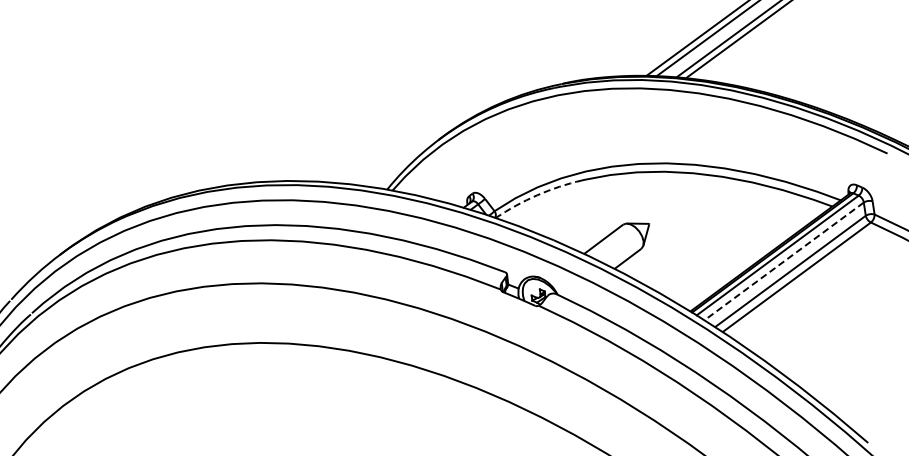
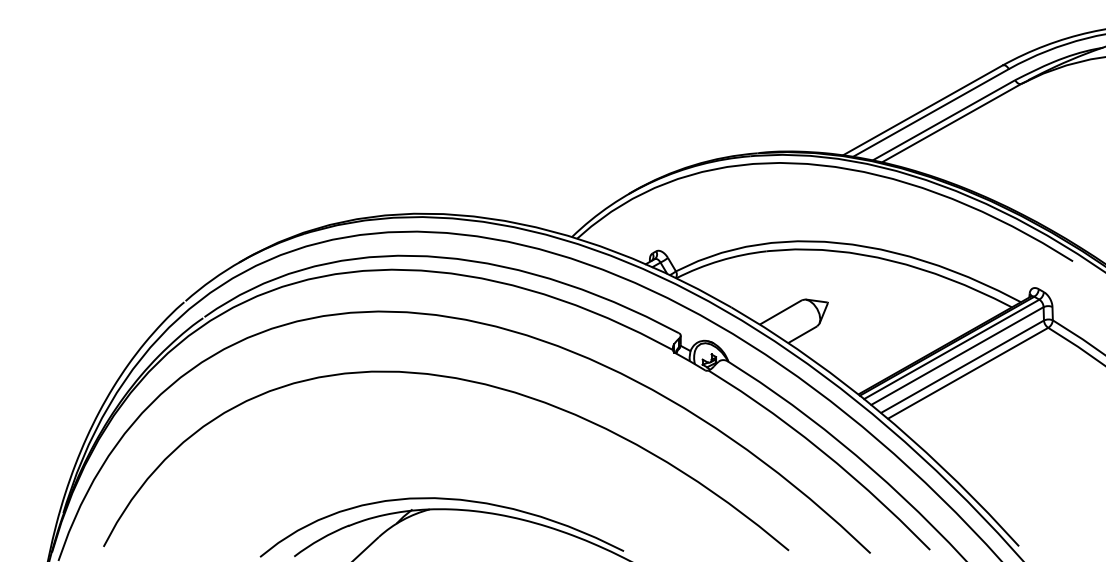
arc: (537, 195) -> (720, 260), dashed -> solid
line: (784, 261) -> (957, 356), dashed -> solid

